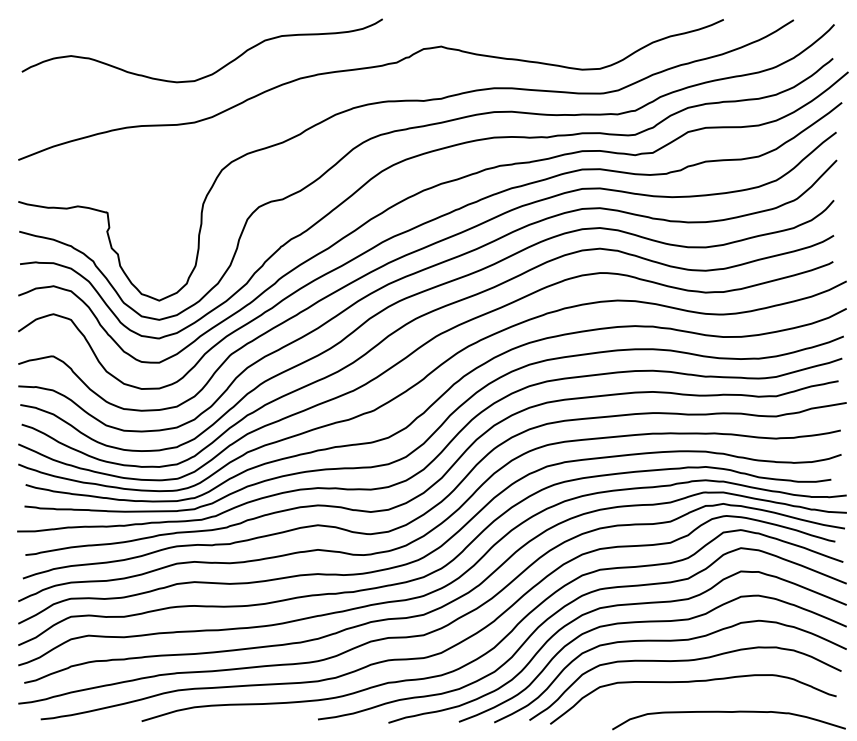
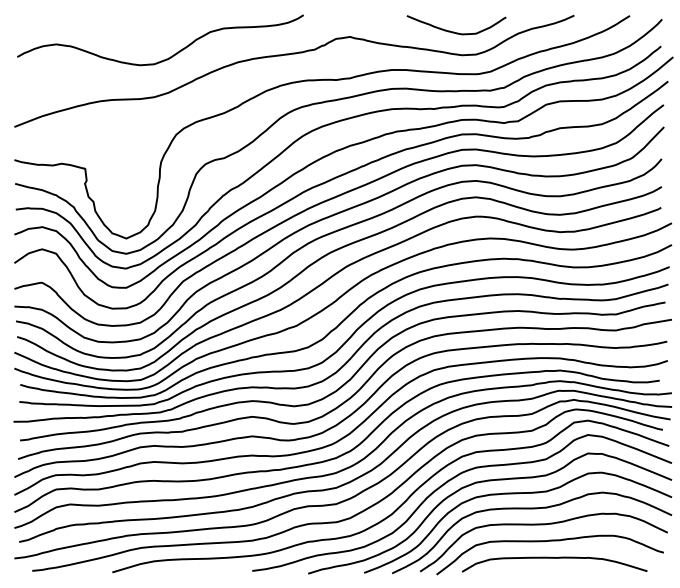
curve: (574, 40) -> (455, 32), added
curve: (728, 712) -> (554, 558), moved

